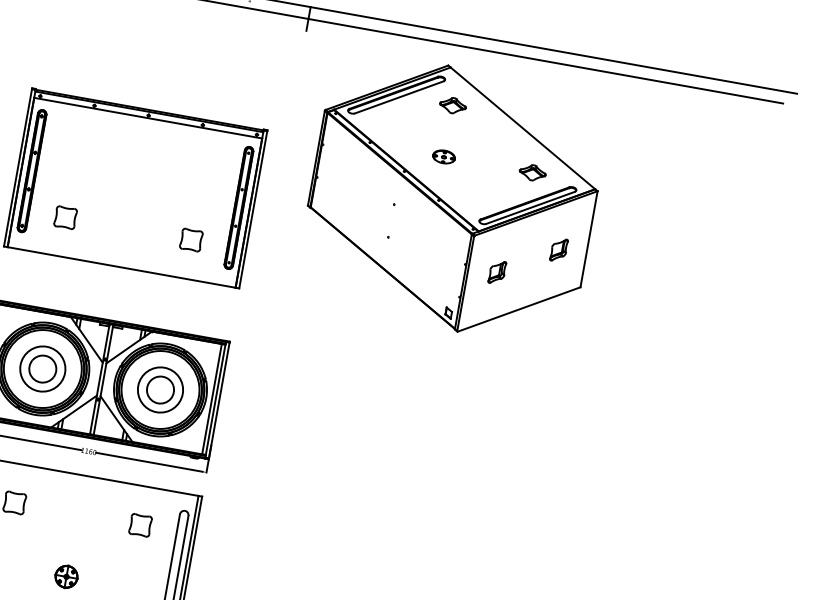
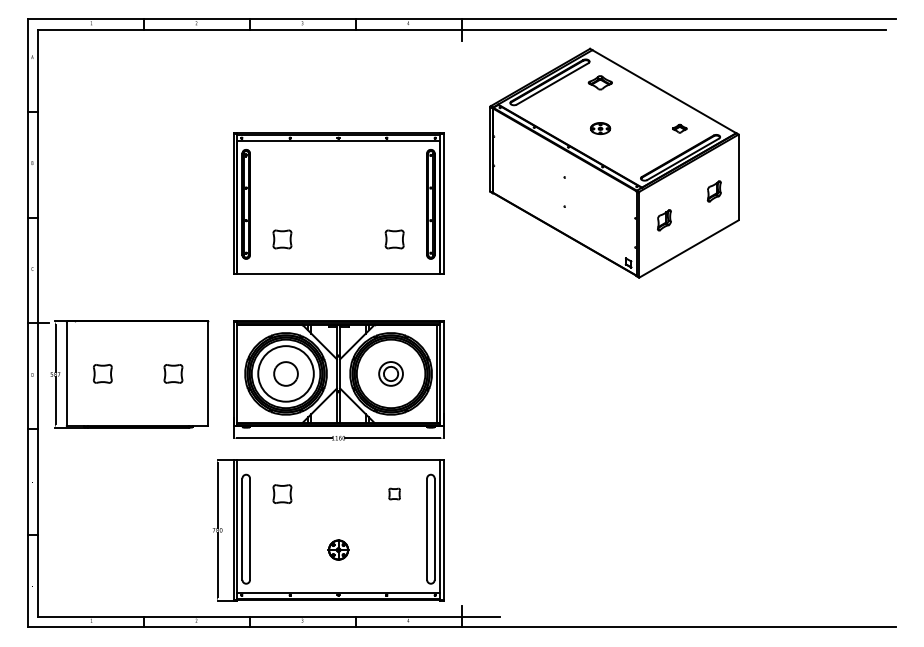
part: (532, 172) -> (679, 128), size x0.6
circle: (42, 368) -> (285, 373), size x1.4
part: (159, 389) -> (390, 373), size x0.6
part: (140, 524) -> (394, 493), size x0.6

